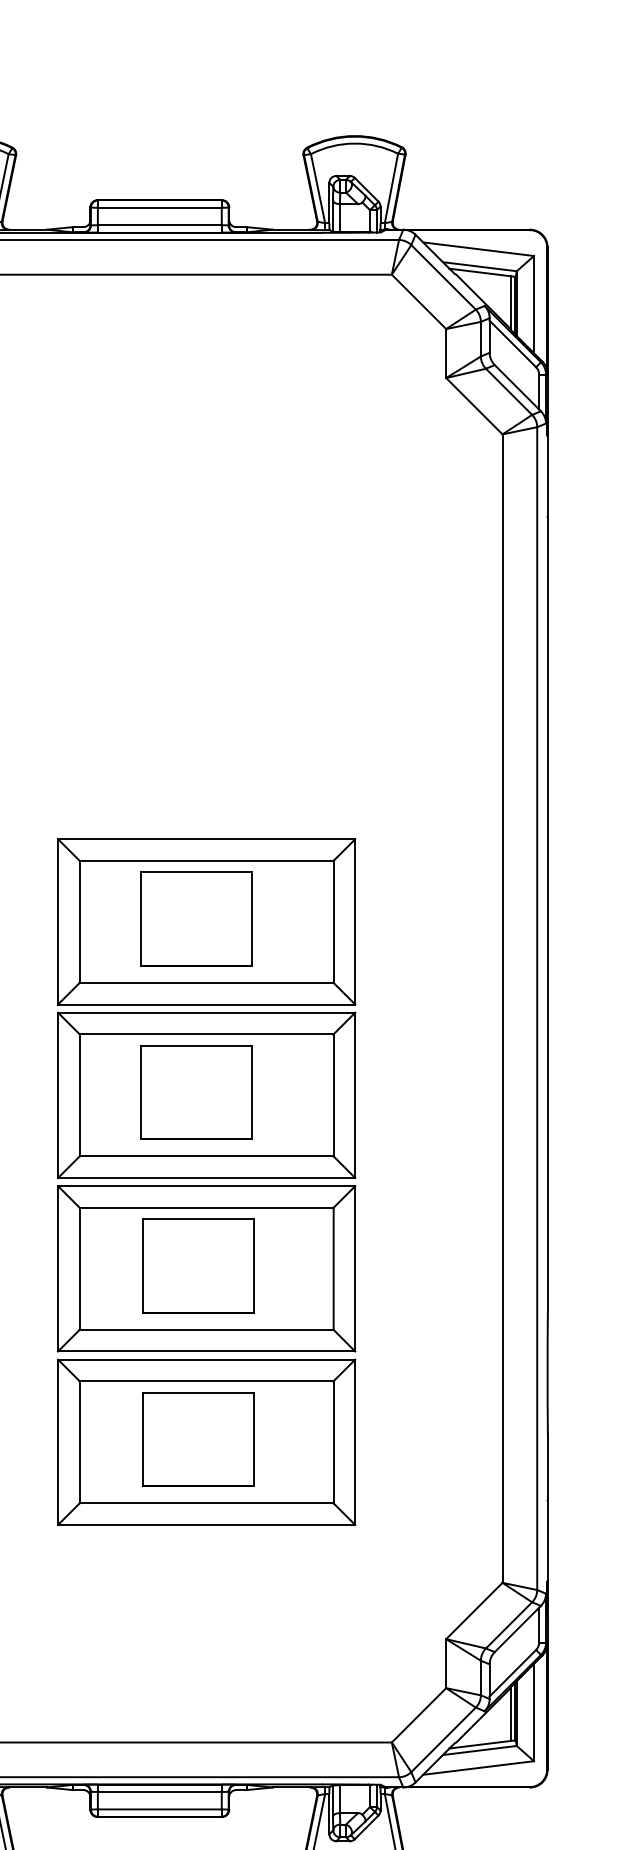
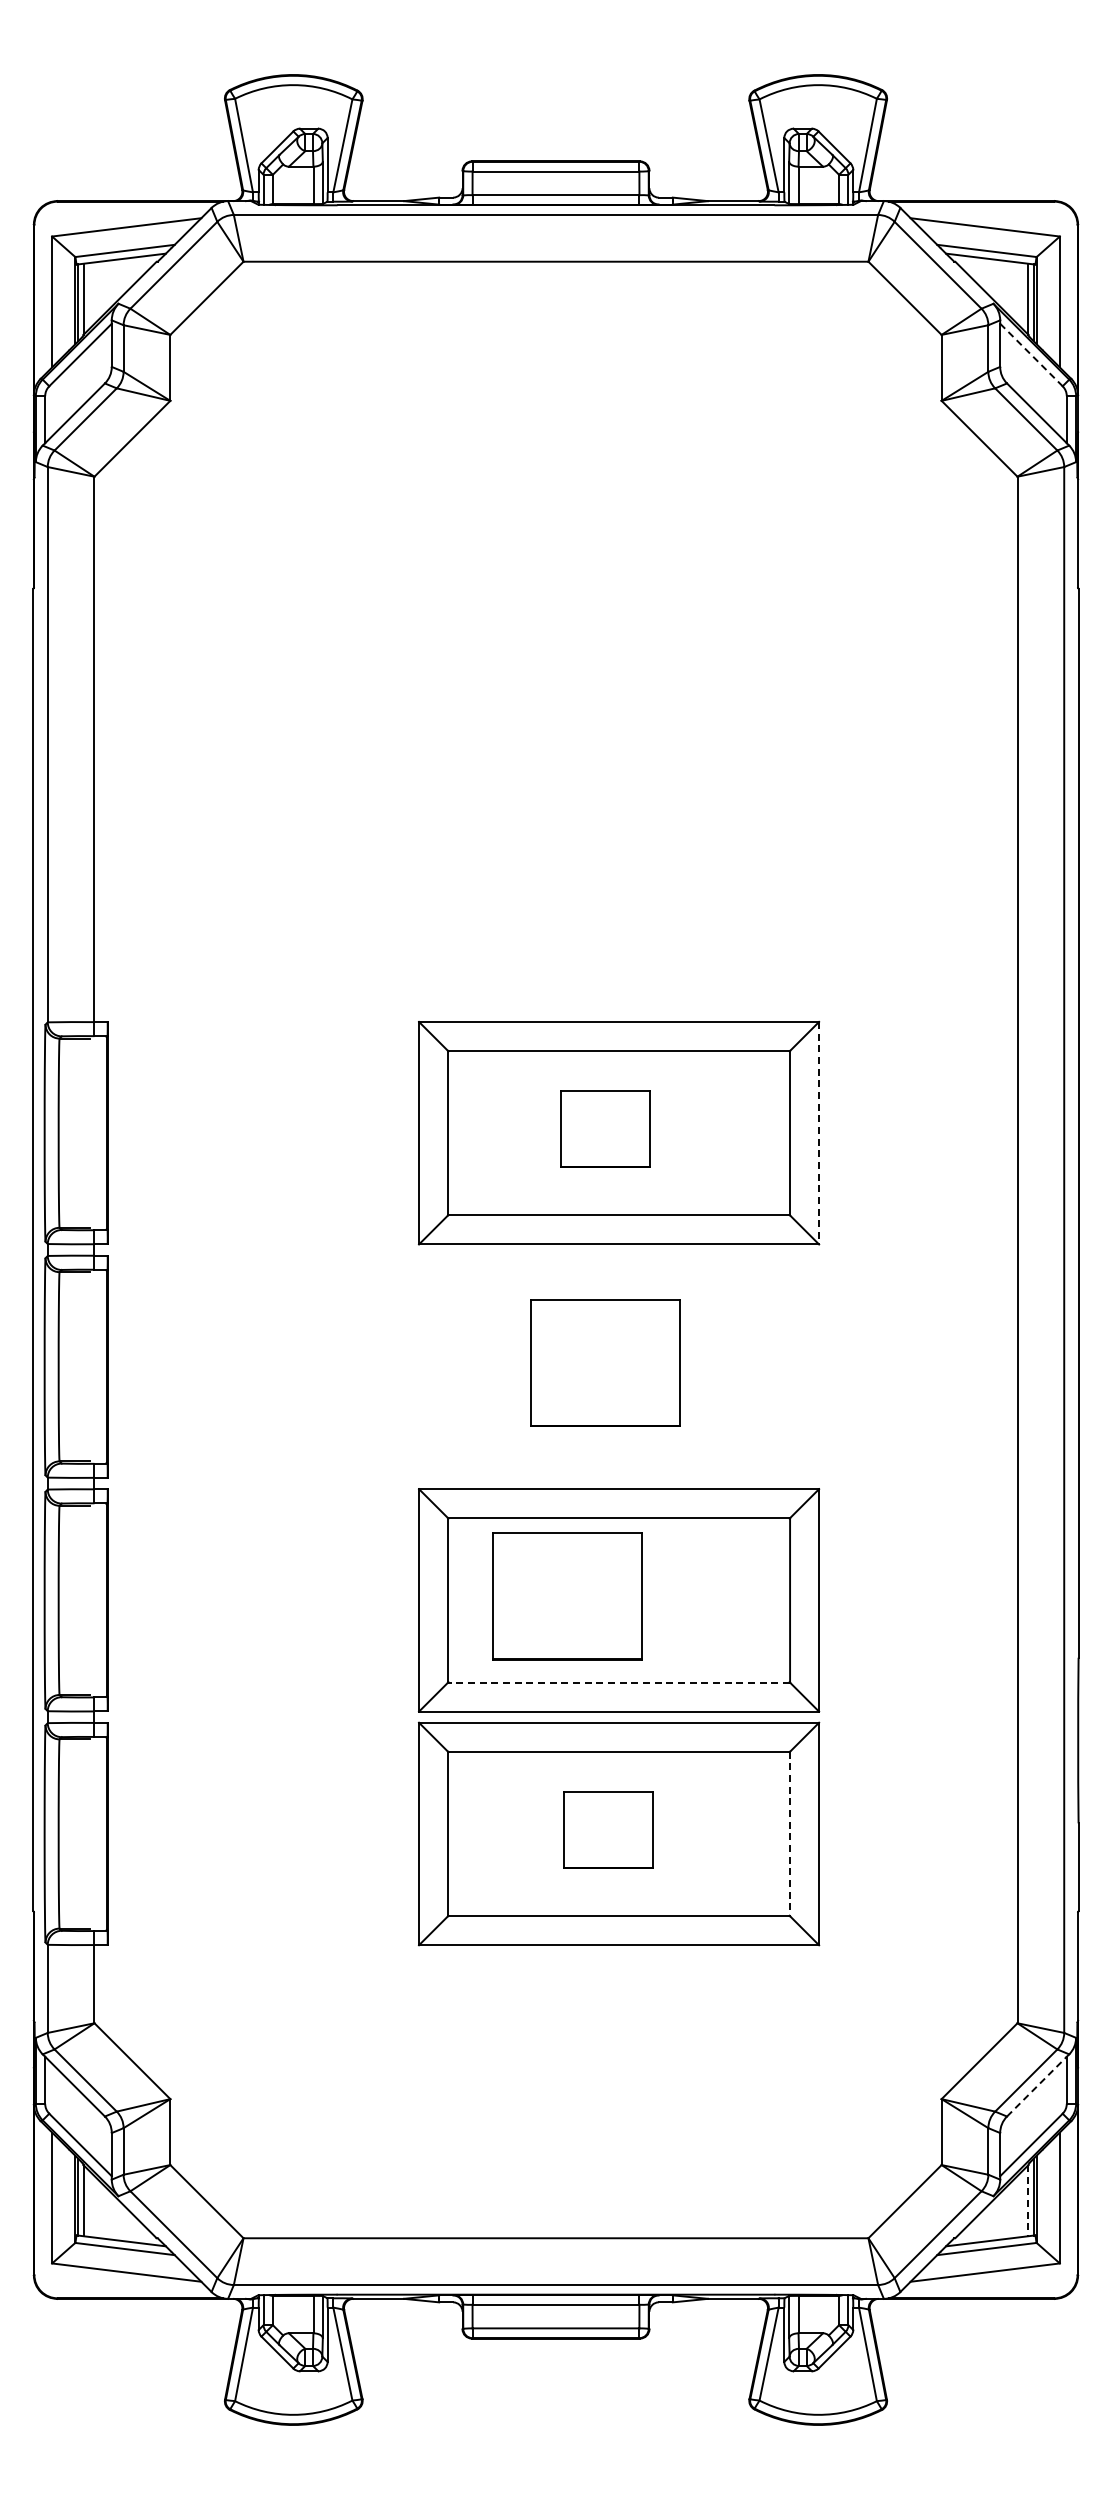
line: (512, 344) -> (1031, 355), solid -> dashed
part: (196, 918) -> (605, 1128), size x0.6
line: (355, 922) -> (819, 1133), solid -> dashed
part: (206, 1095) -> (619, 1366), removed
part: (198, 1265) -> (567, 1596), moved
line: (206, 1329) -> (618, 1682), solid -> dashed
part: (198, 1438) -> (608, 1829), size x0.6
line: (333, 1442) -> (790, 1834), solid -> dashed
line: (517, 1629) -> (1037, 2086), solid -> dashed
line: (510, 1714) -> (1028, 2200), solid -> dashed

